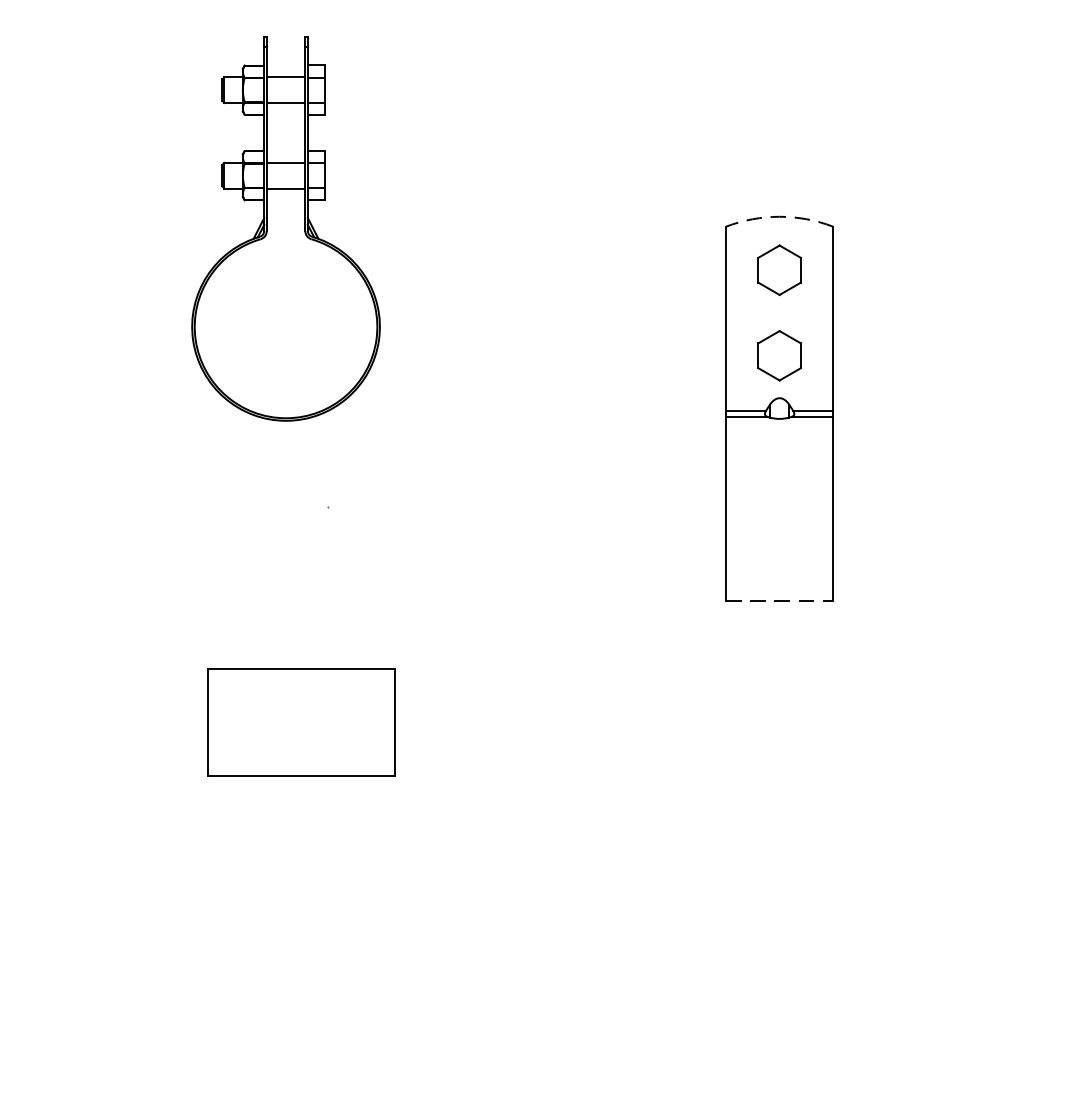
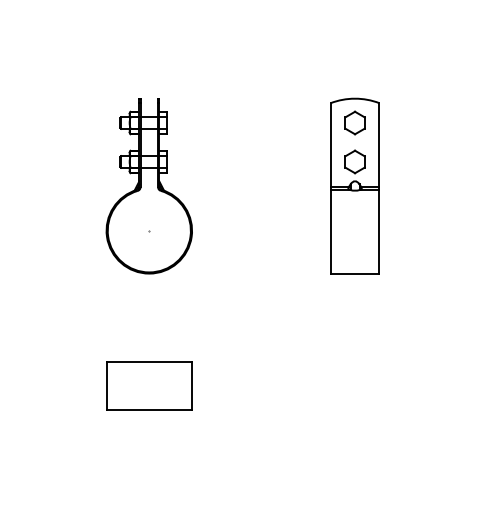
arc: (780, 216) -> (355, 98), dashed -> solid
part: (284, 229) -> (148, 186), moved
line: (780, 600) -> (355, 273), dashed -> solid
part: (301, 721) -> (149, 385), moved

